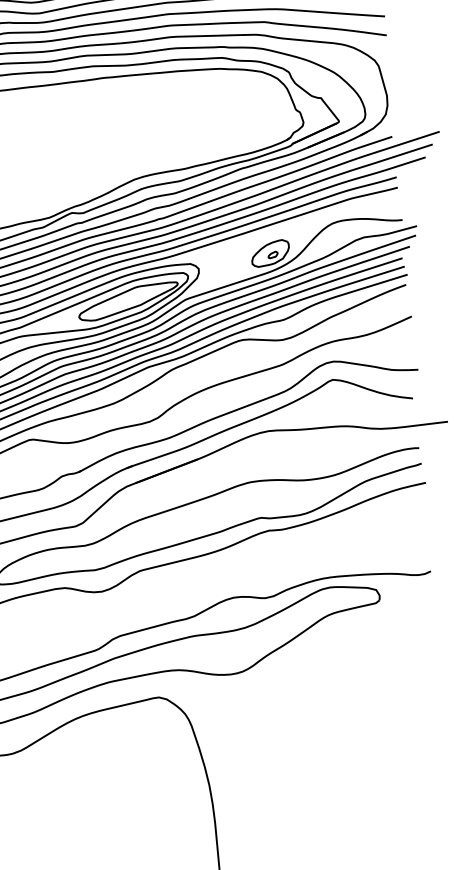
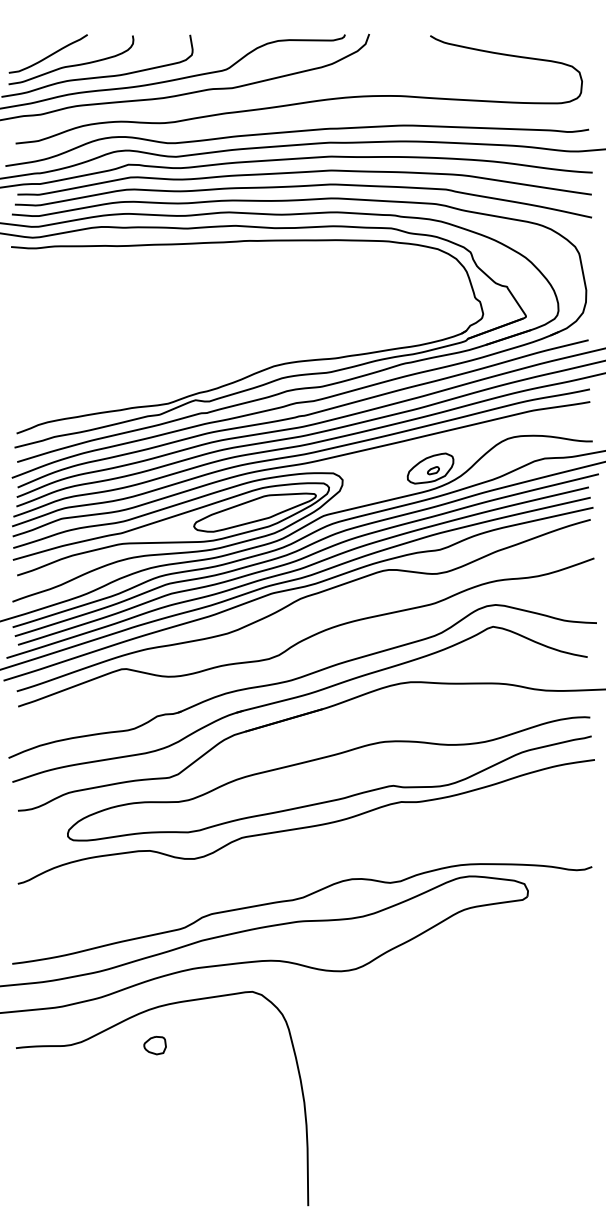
part: (81, 748) -> (154, 1045), added

